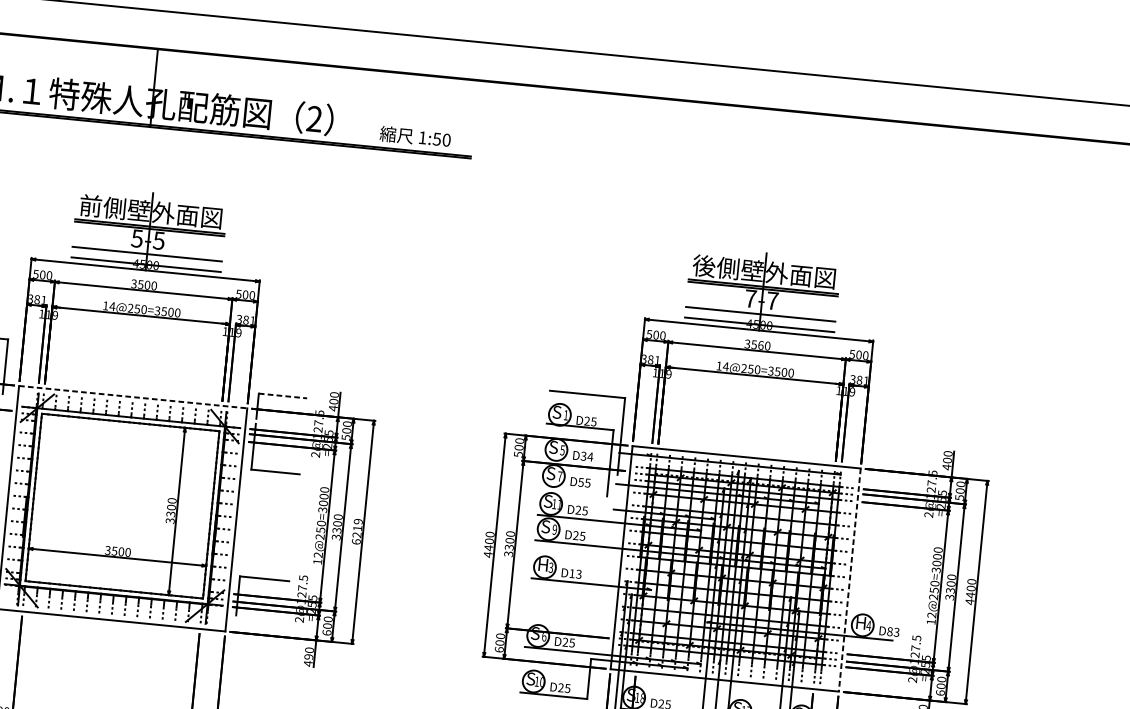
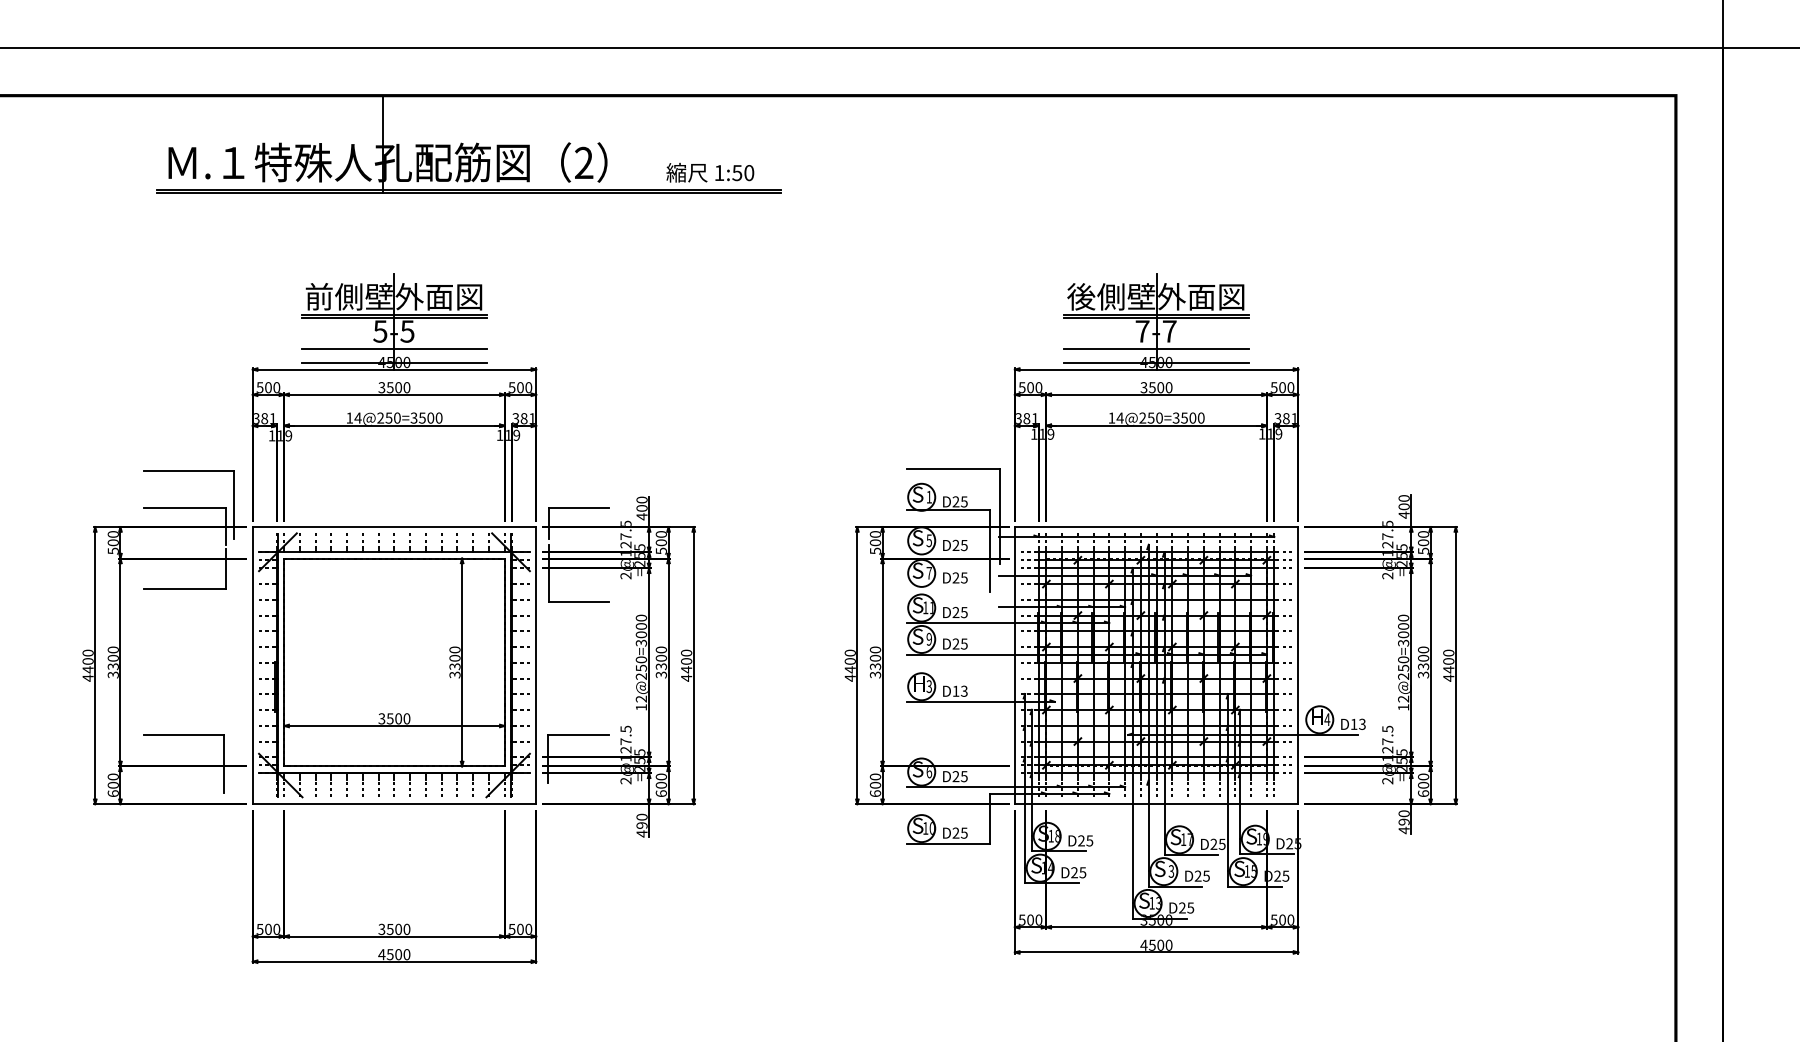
text: (760, 345) -> (1160, 387), 3560 -> 3500
line: (282, 395) -> (578, 507), dashed -> solid
line: (133, 397) -> (394, 527), dashed -> solid
text: (587, 456) -> (960, 545), D34 -> D25
text: (580, 482) -> (955, 577), D55 -> D25
text: (357, 531) -> (686, 665), 6219 -> 4400
line: (849, 579) -> (1298, 665), dashed -> solid
text: (889, 630) -> (1353, 723), D83 -> D13

